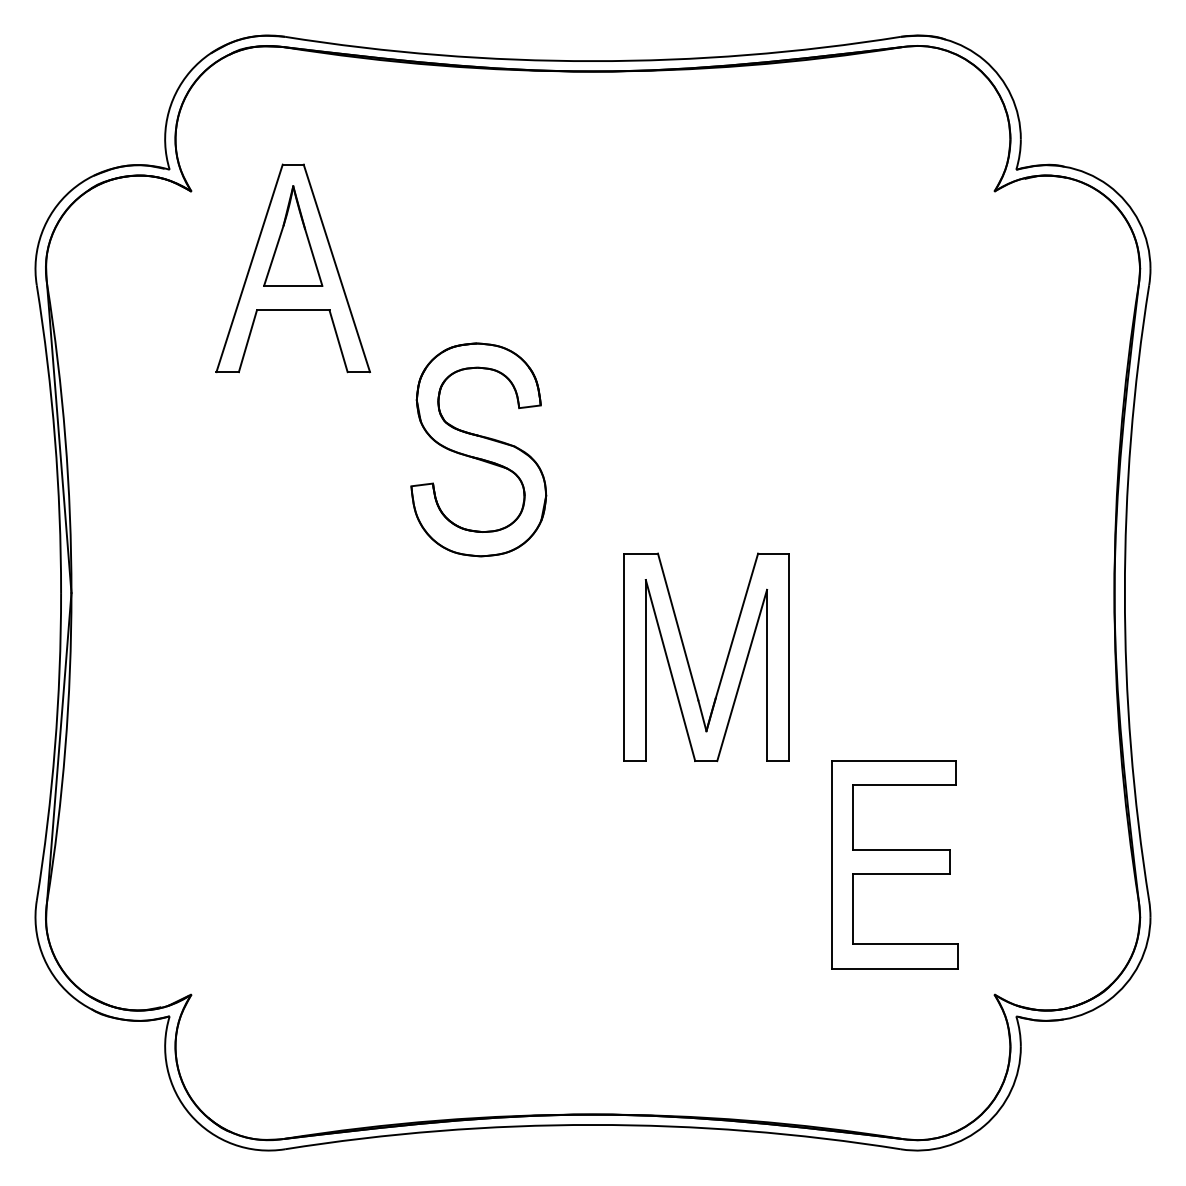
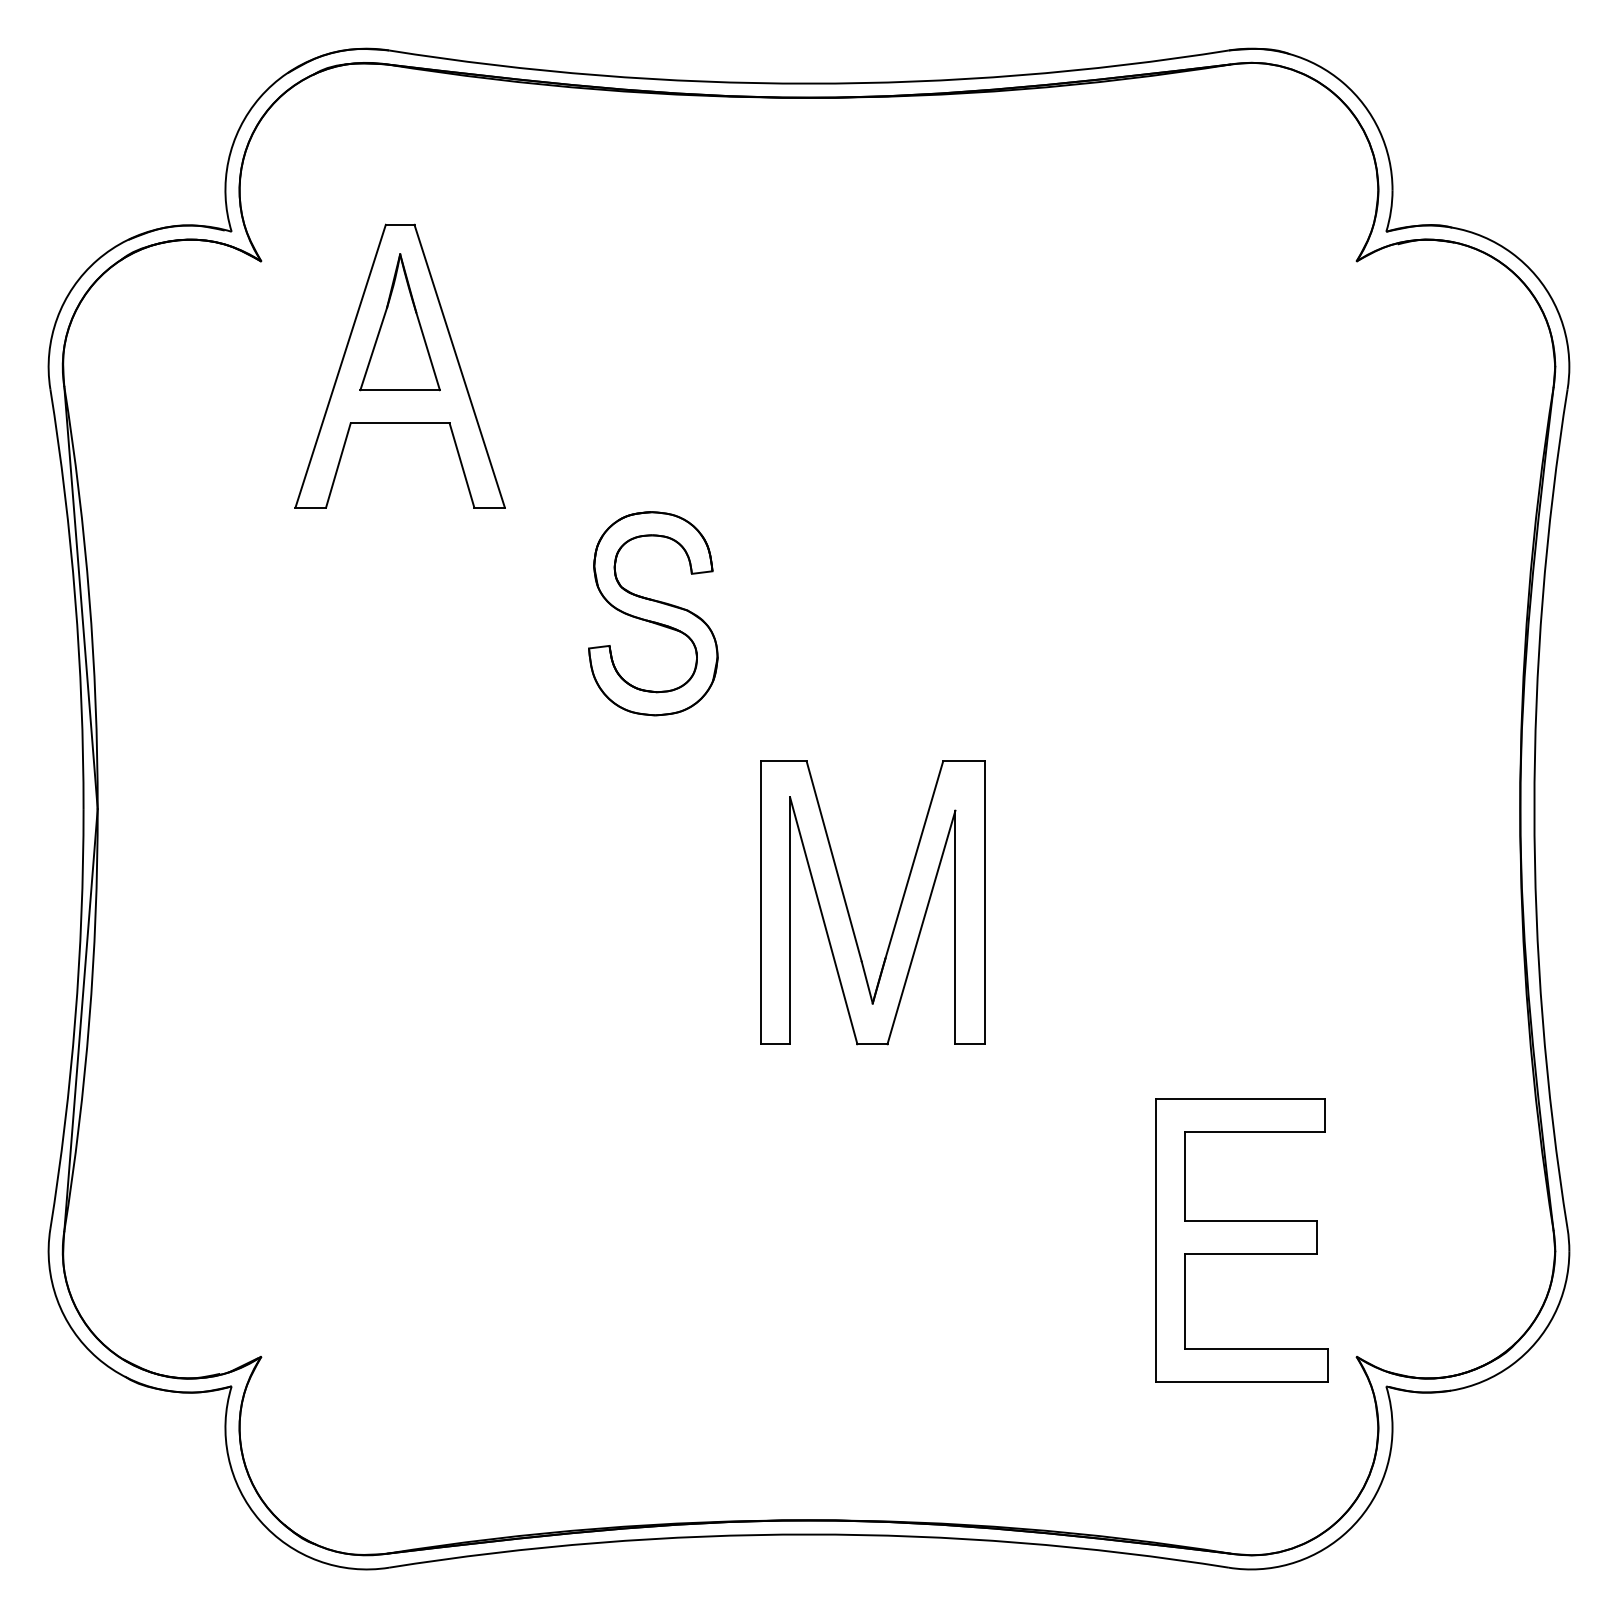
part: (478, 449) -> (653, 613), size x0.7
part: (688, 661) -> (848, 908), moved
part: (894, 864) -> (1241, 1240), moved

